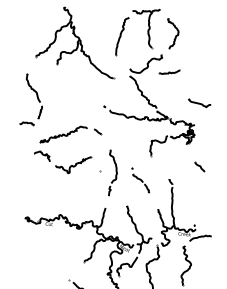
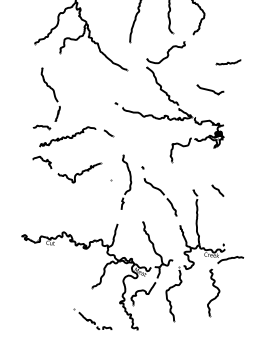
part: (169, 71) -> (228, 61), moved
part: (36, 96) -> (53, 94), moved
part: (199, 103) -> (210, 90), moved
part: (199, 166) -> (217, 190), moved
part: (140, 180) -> (159, 191), size x1.67

